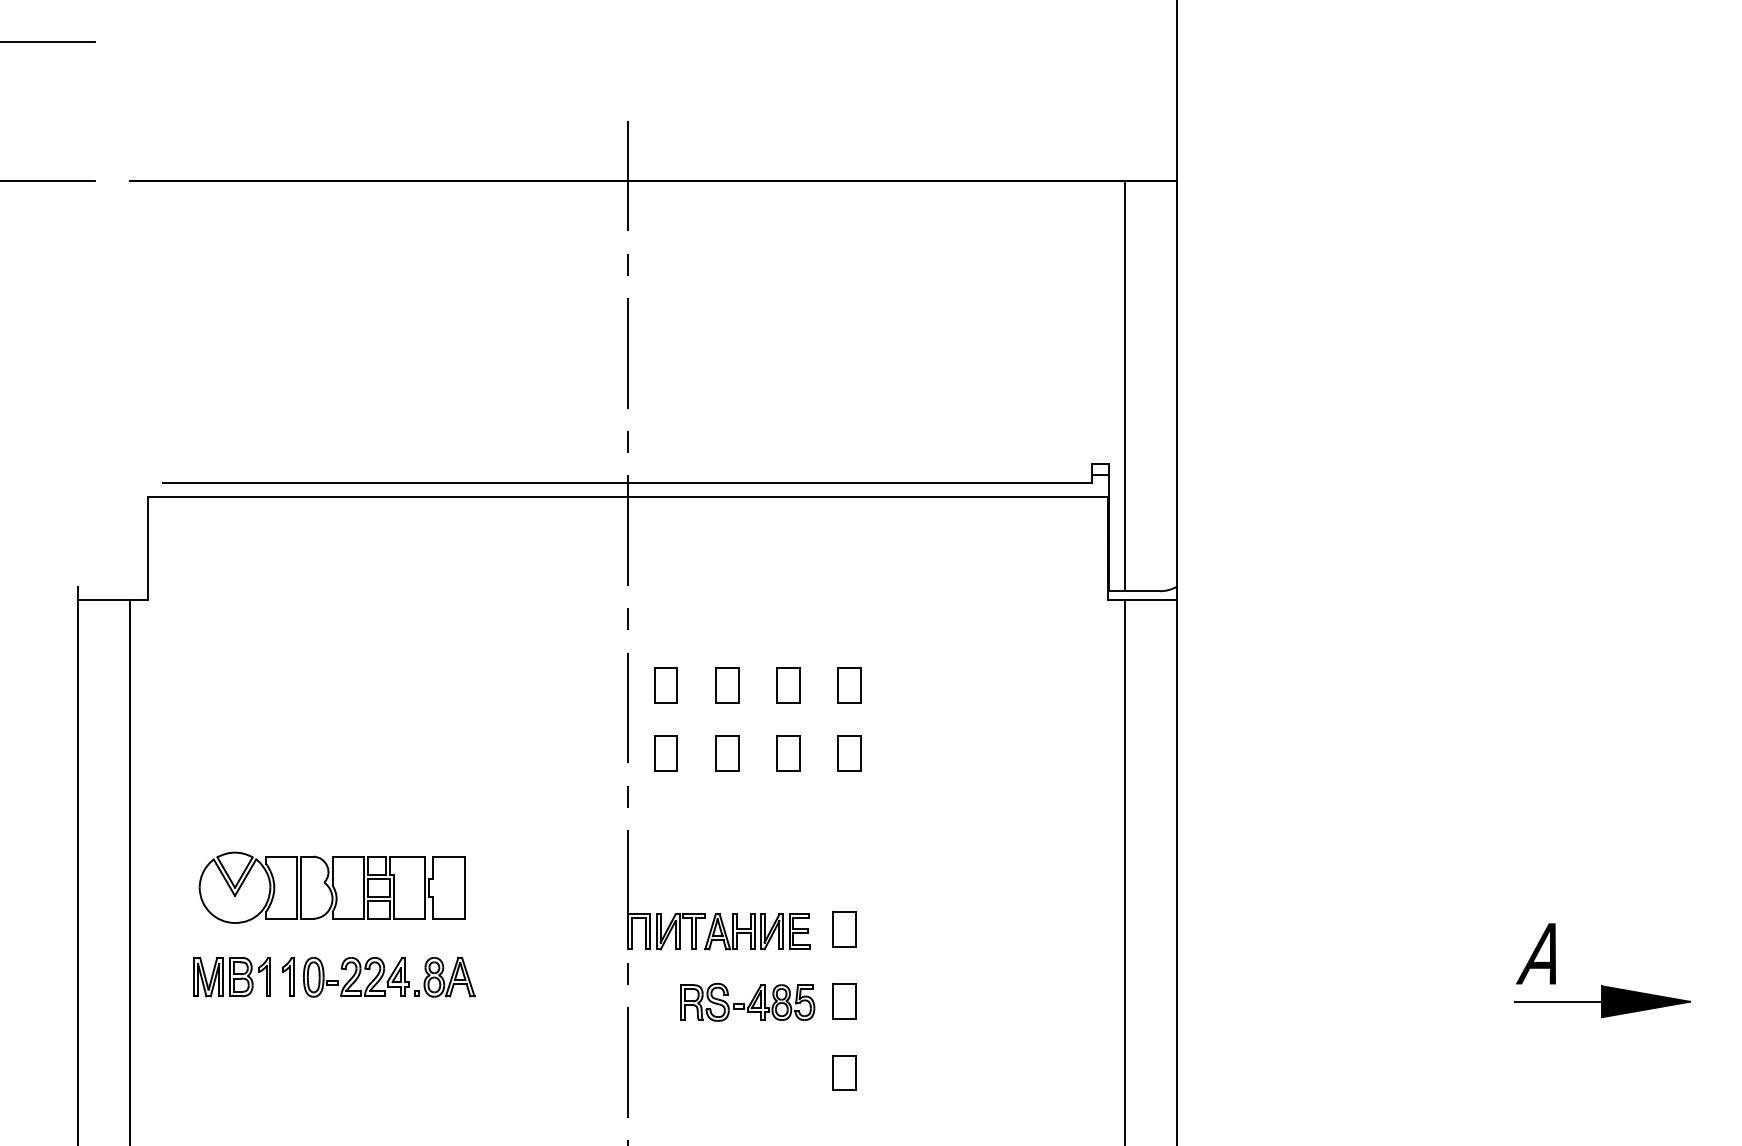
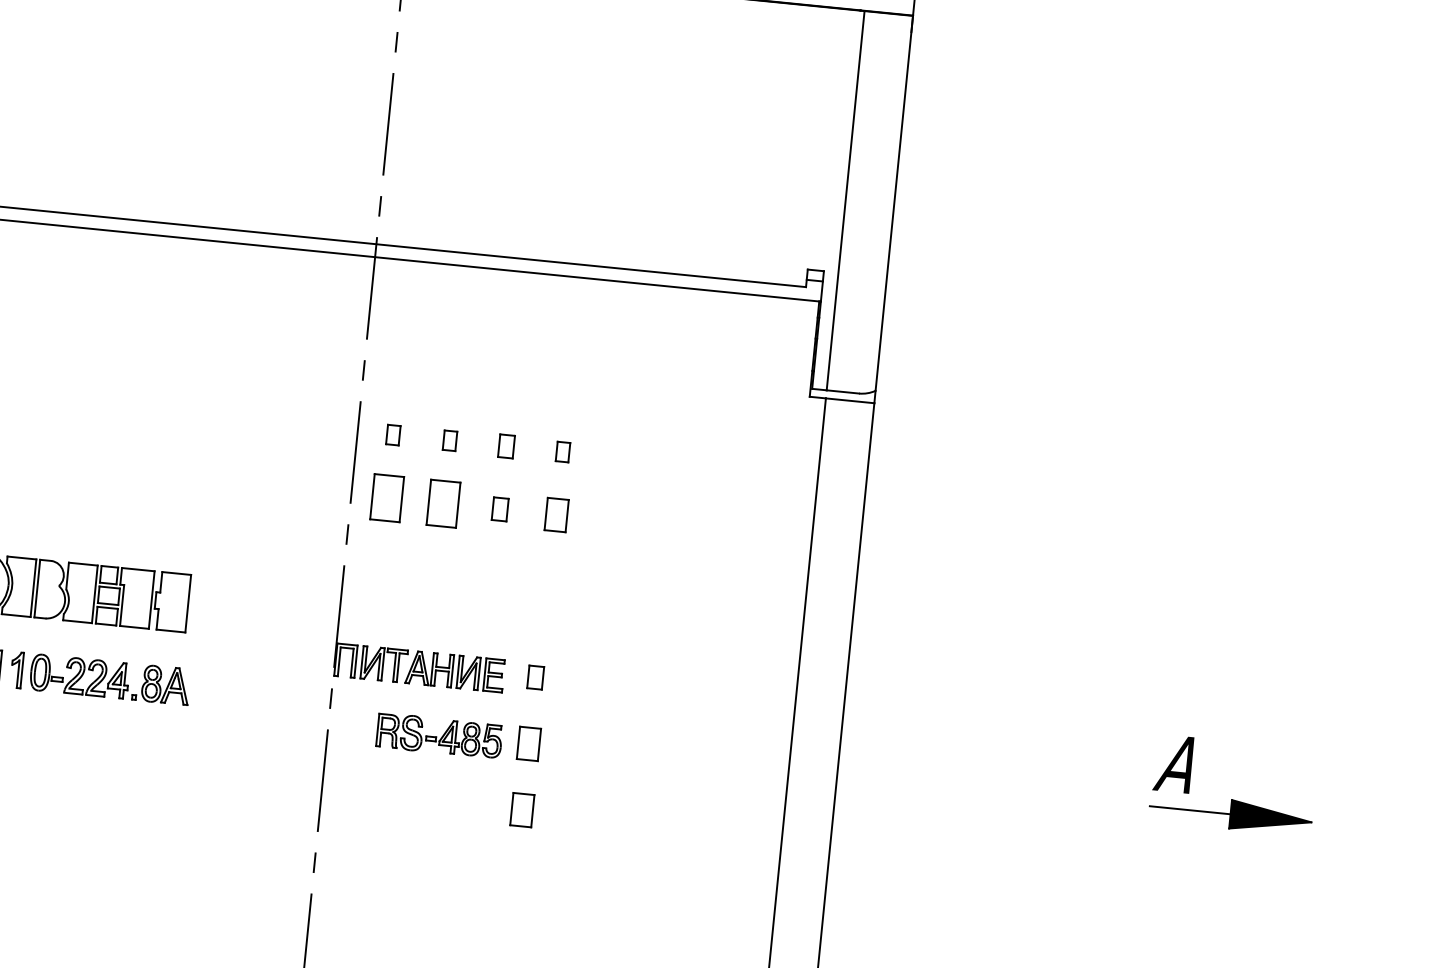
part: (665, 685) -> (392, 435), size x0.6
part: (727, 685) -> (450, 440), size x0.6
part: (788, 685) -> (506, 446), size x0.7
part: (849, 685) -> (563, 452), size x0.6
part: (665, 753) -> (386, 498), size x1.4
part: (727, 753) -> (443, 503), size x1.4
part: (788, 753) -> (500, 509), size x0.7
part: (844, 929) -> (535, 677), size x0.7

